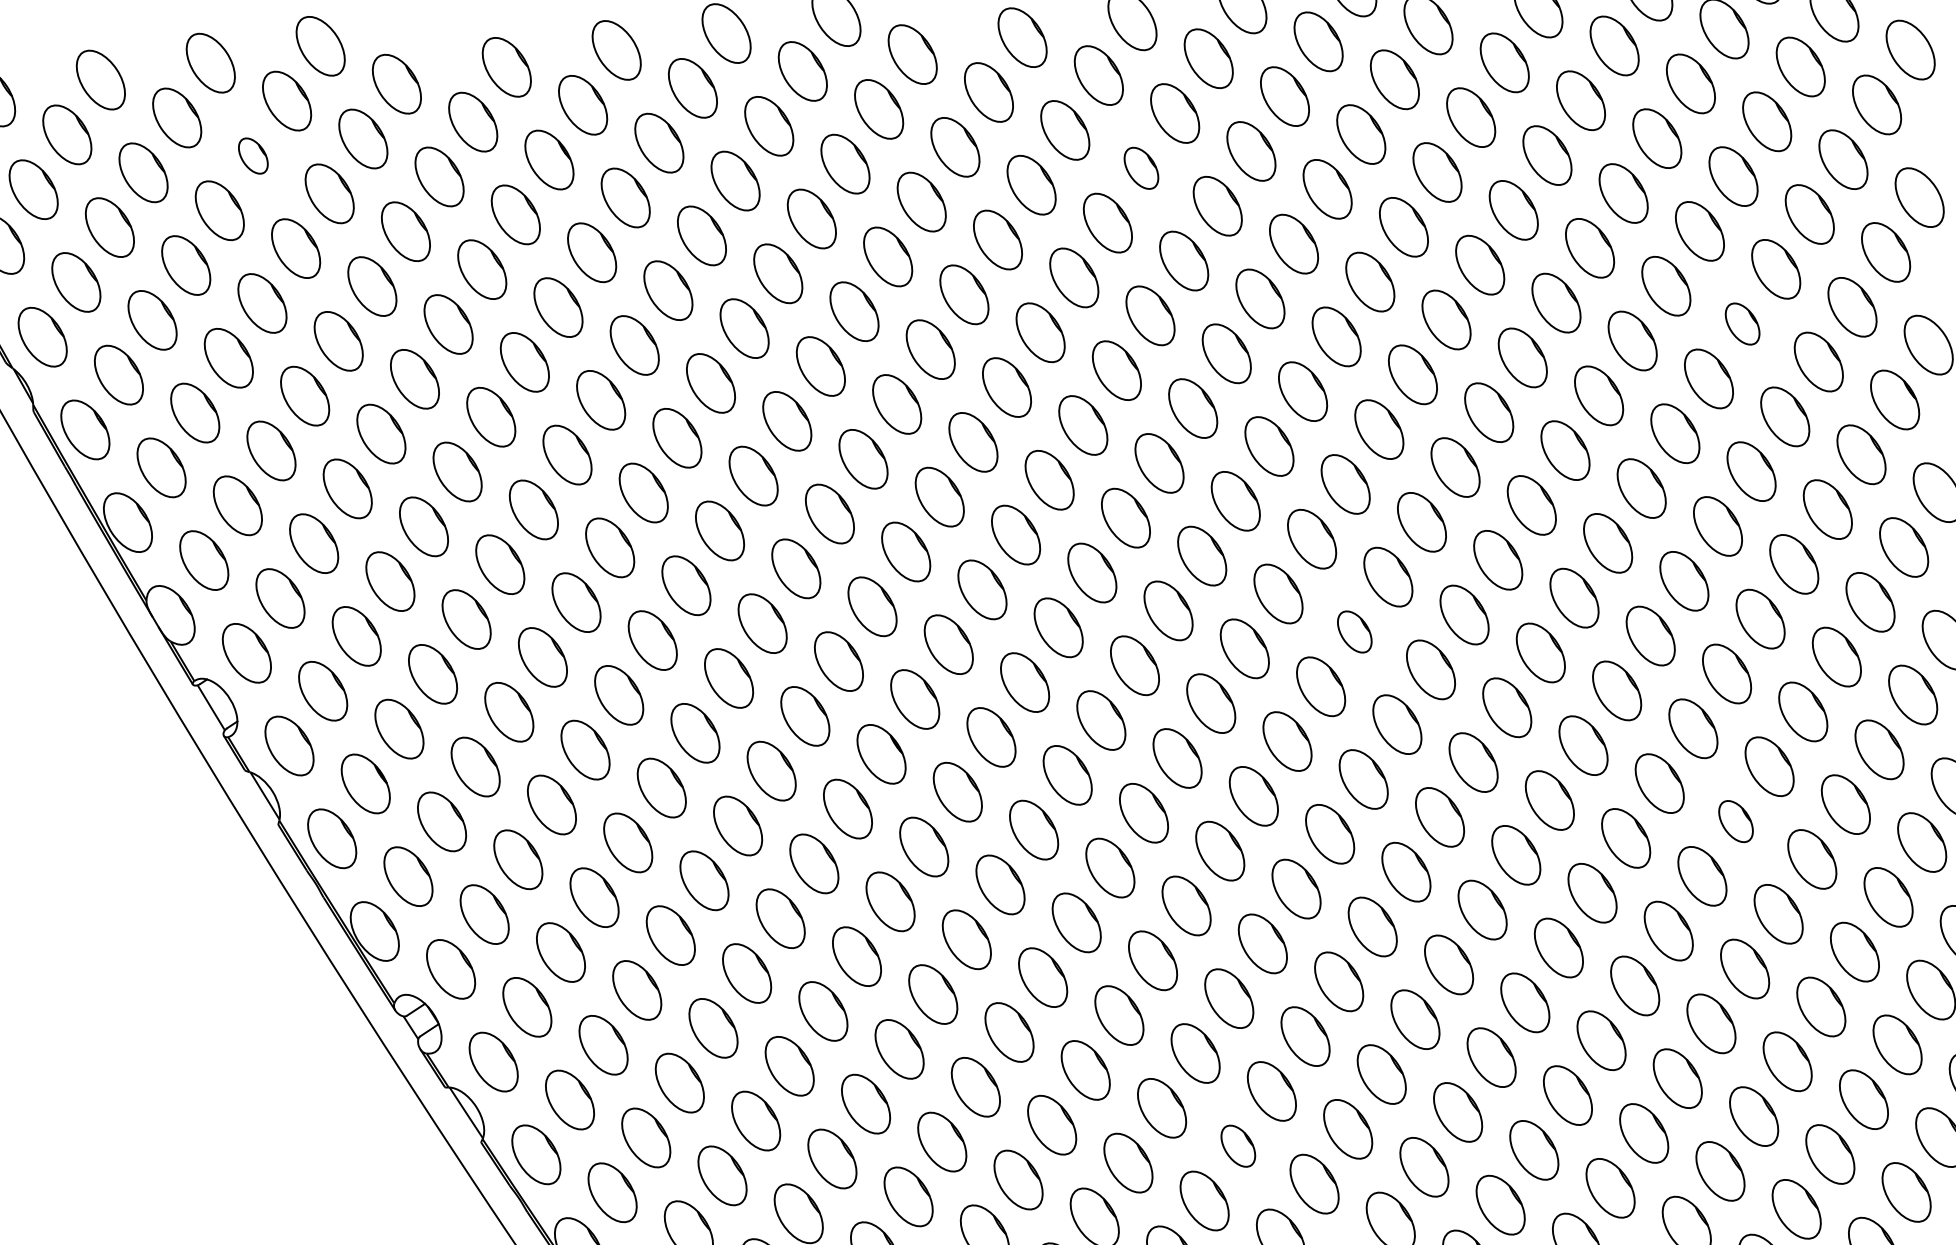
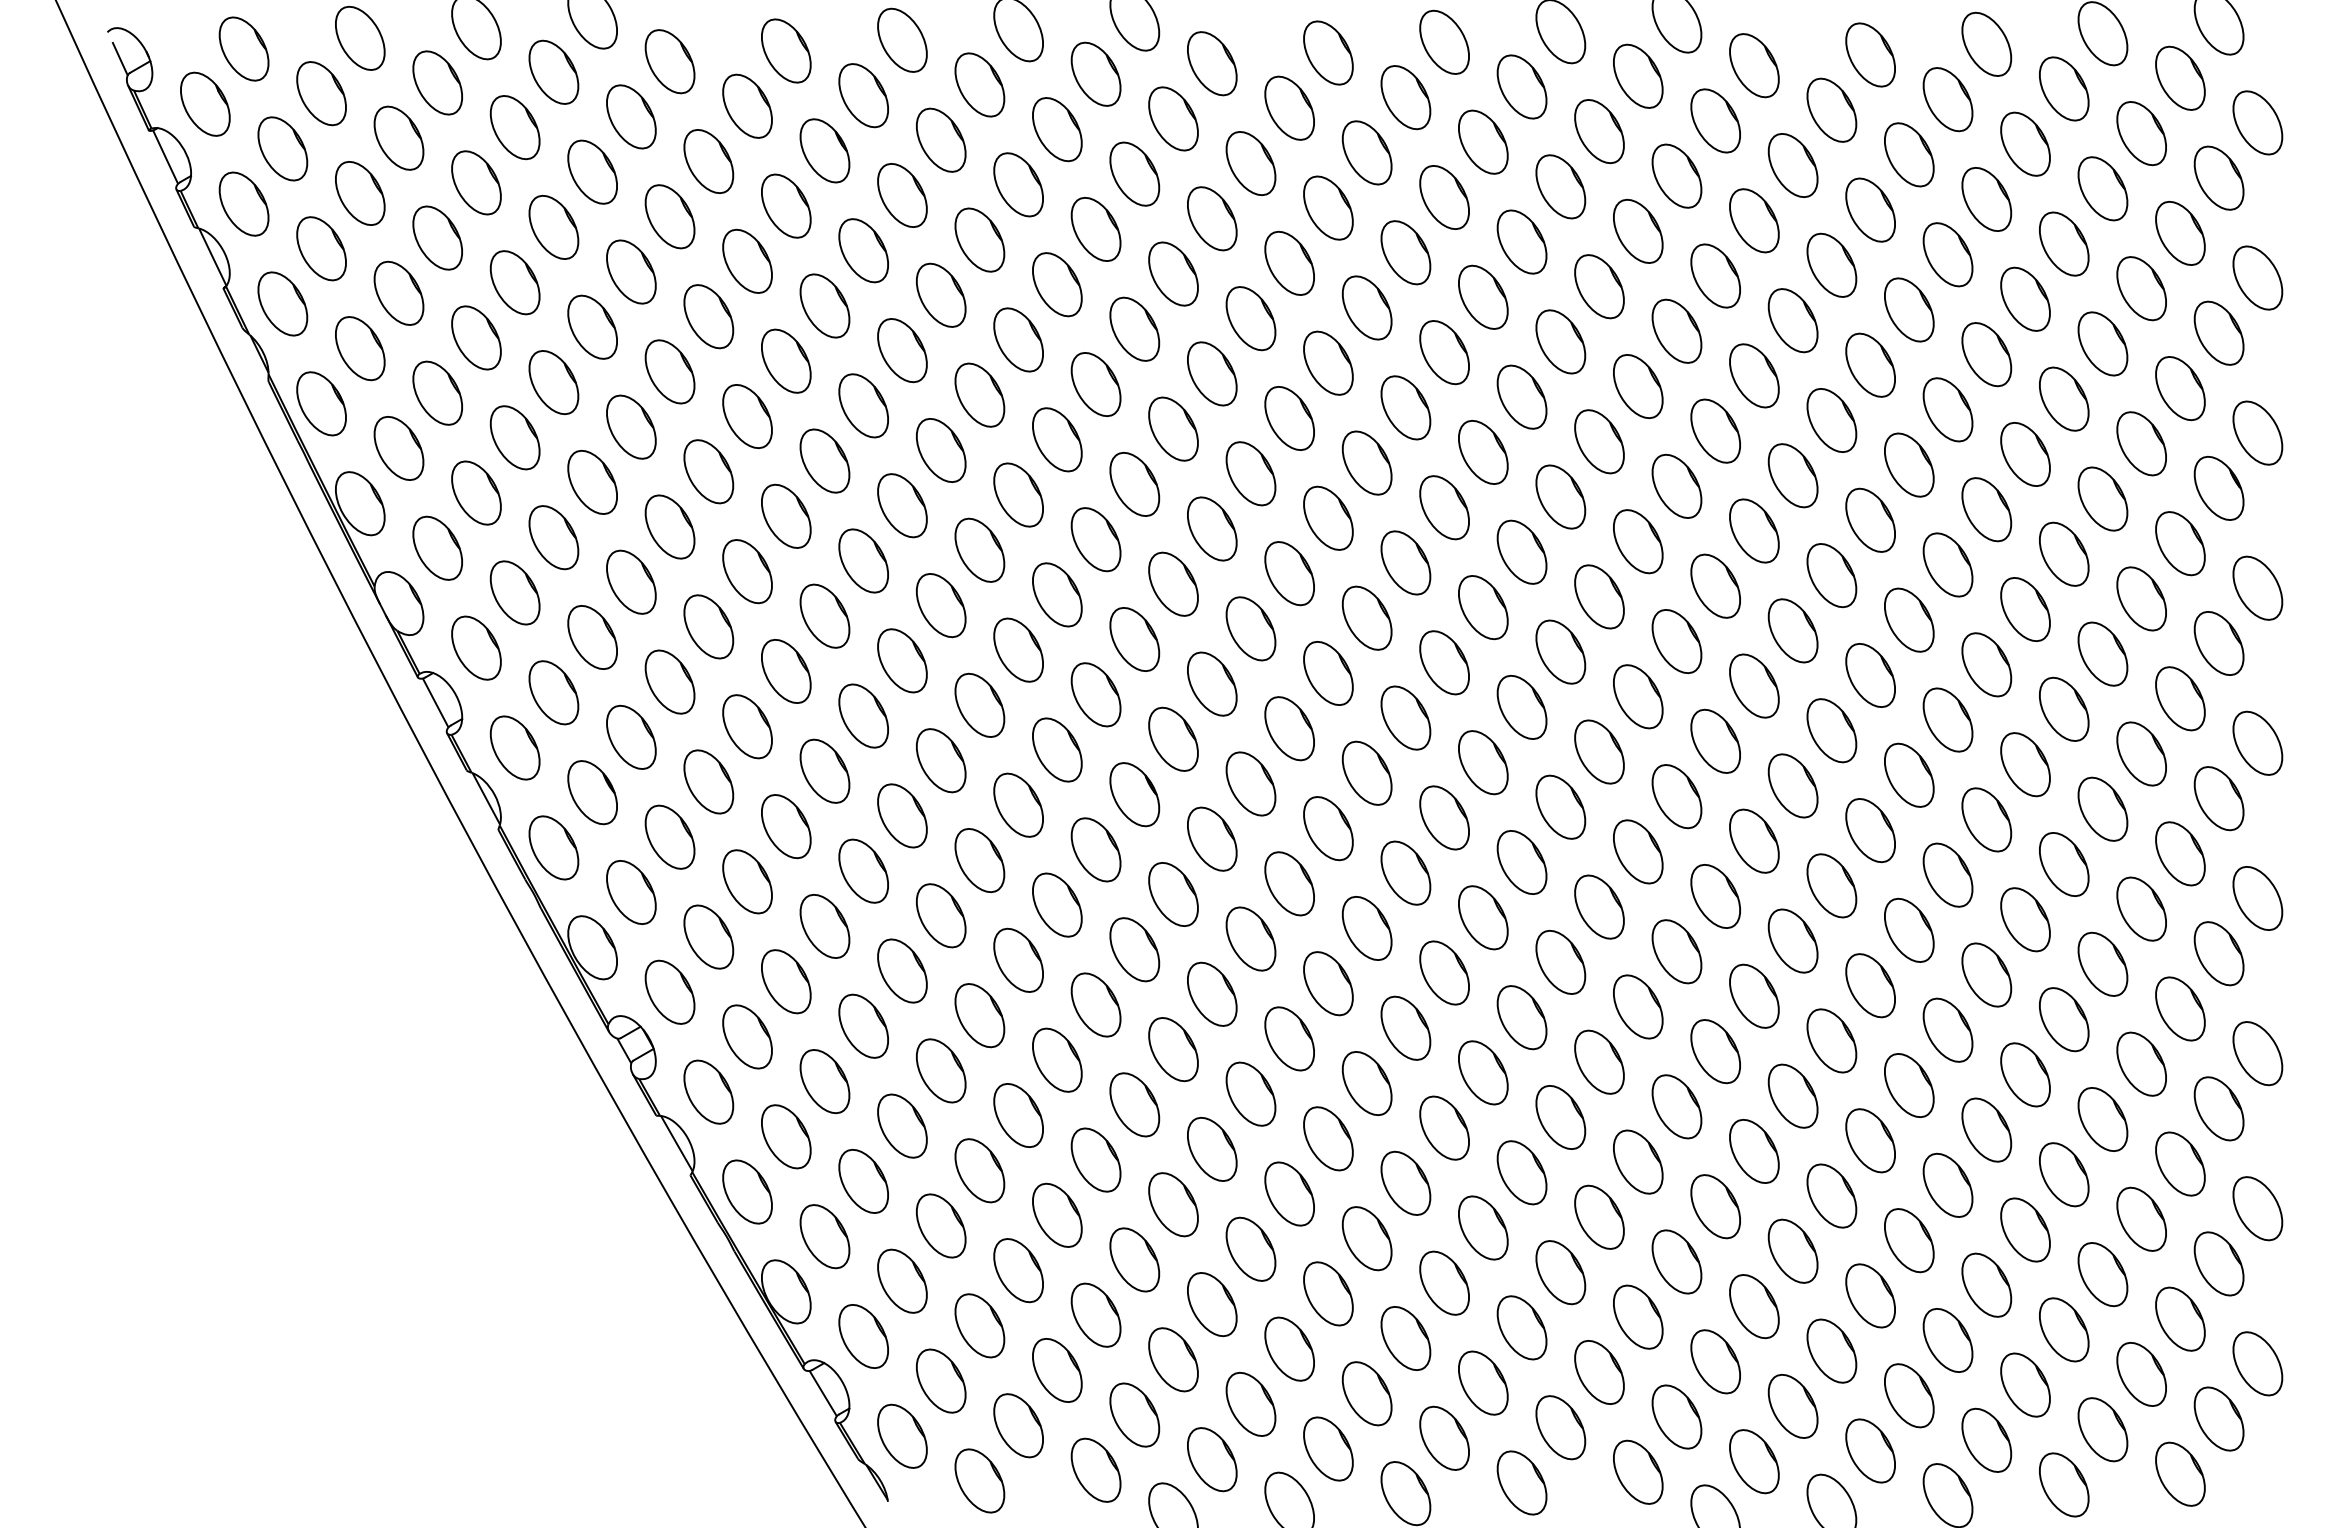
part: (252, 155) -> (514, 127), size x1.67
part: (1141, 168) -> (1444, 197), size x1.43
part: (1742, 323) -> (2064, 398), size x1.43
part: (1354, 631) -> (1638, 696), size x1.43
part: (1736, 821) -> (2025, 919), size x1.43
part: (1238, 1145) -> (1483, 1227), size x1.43

